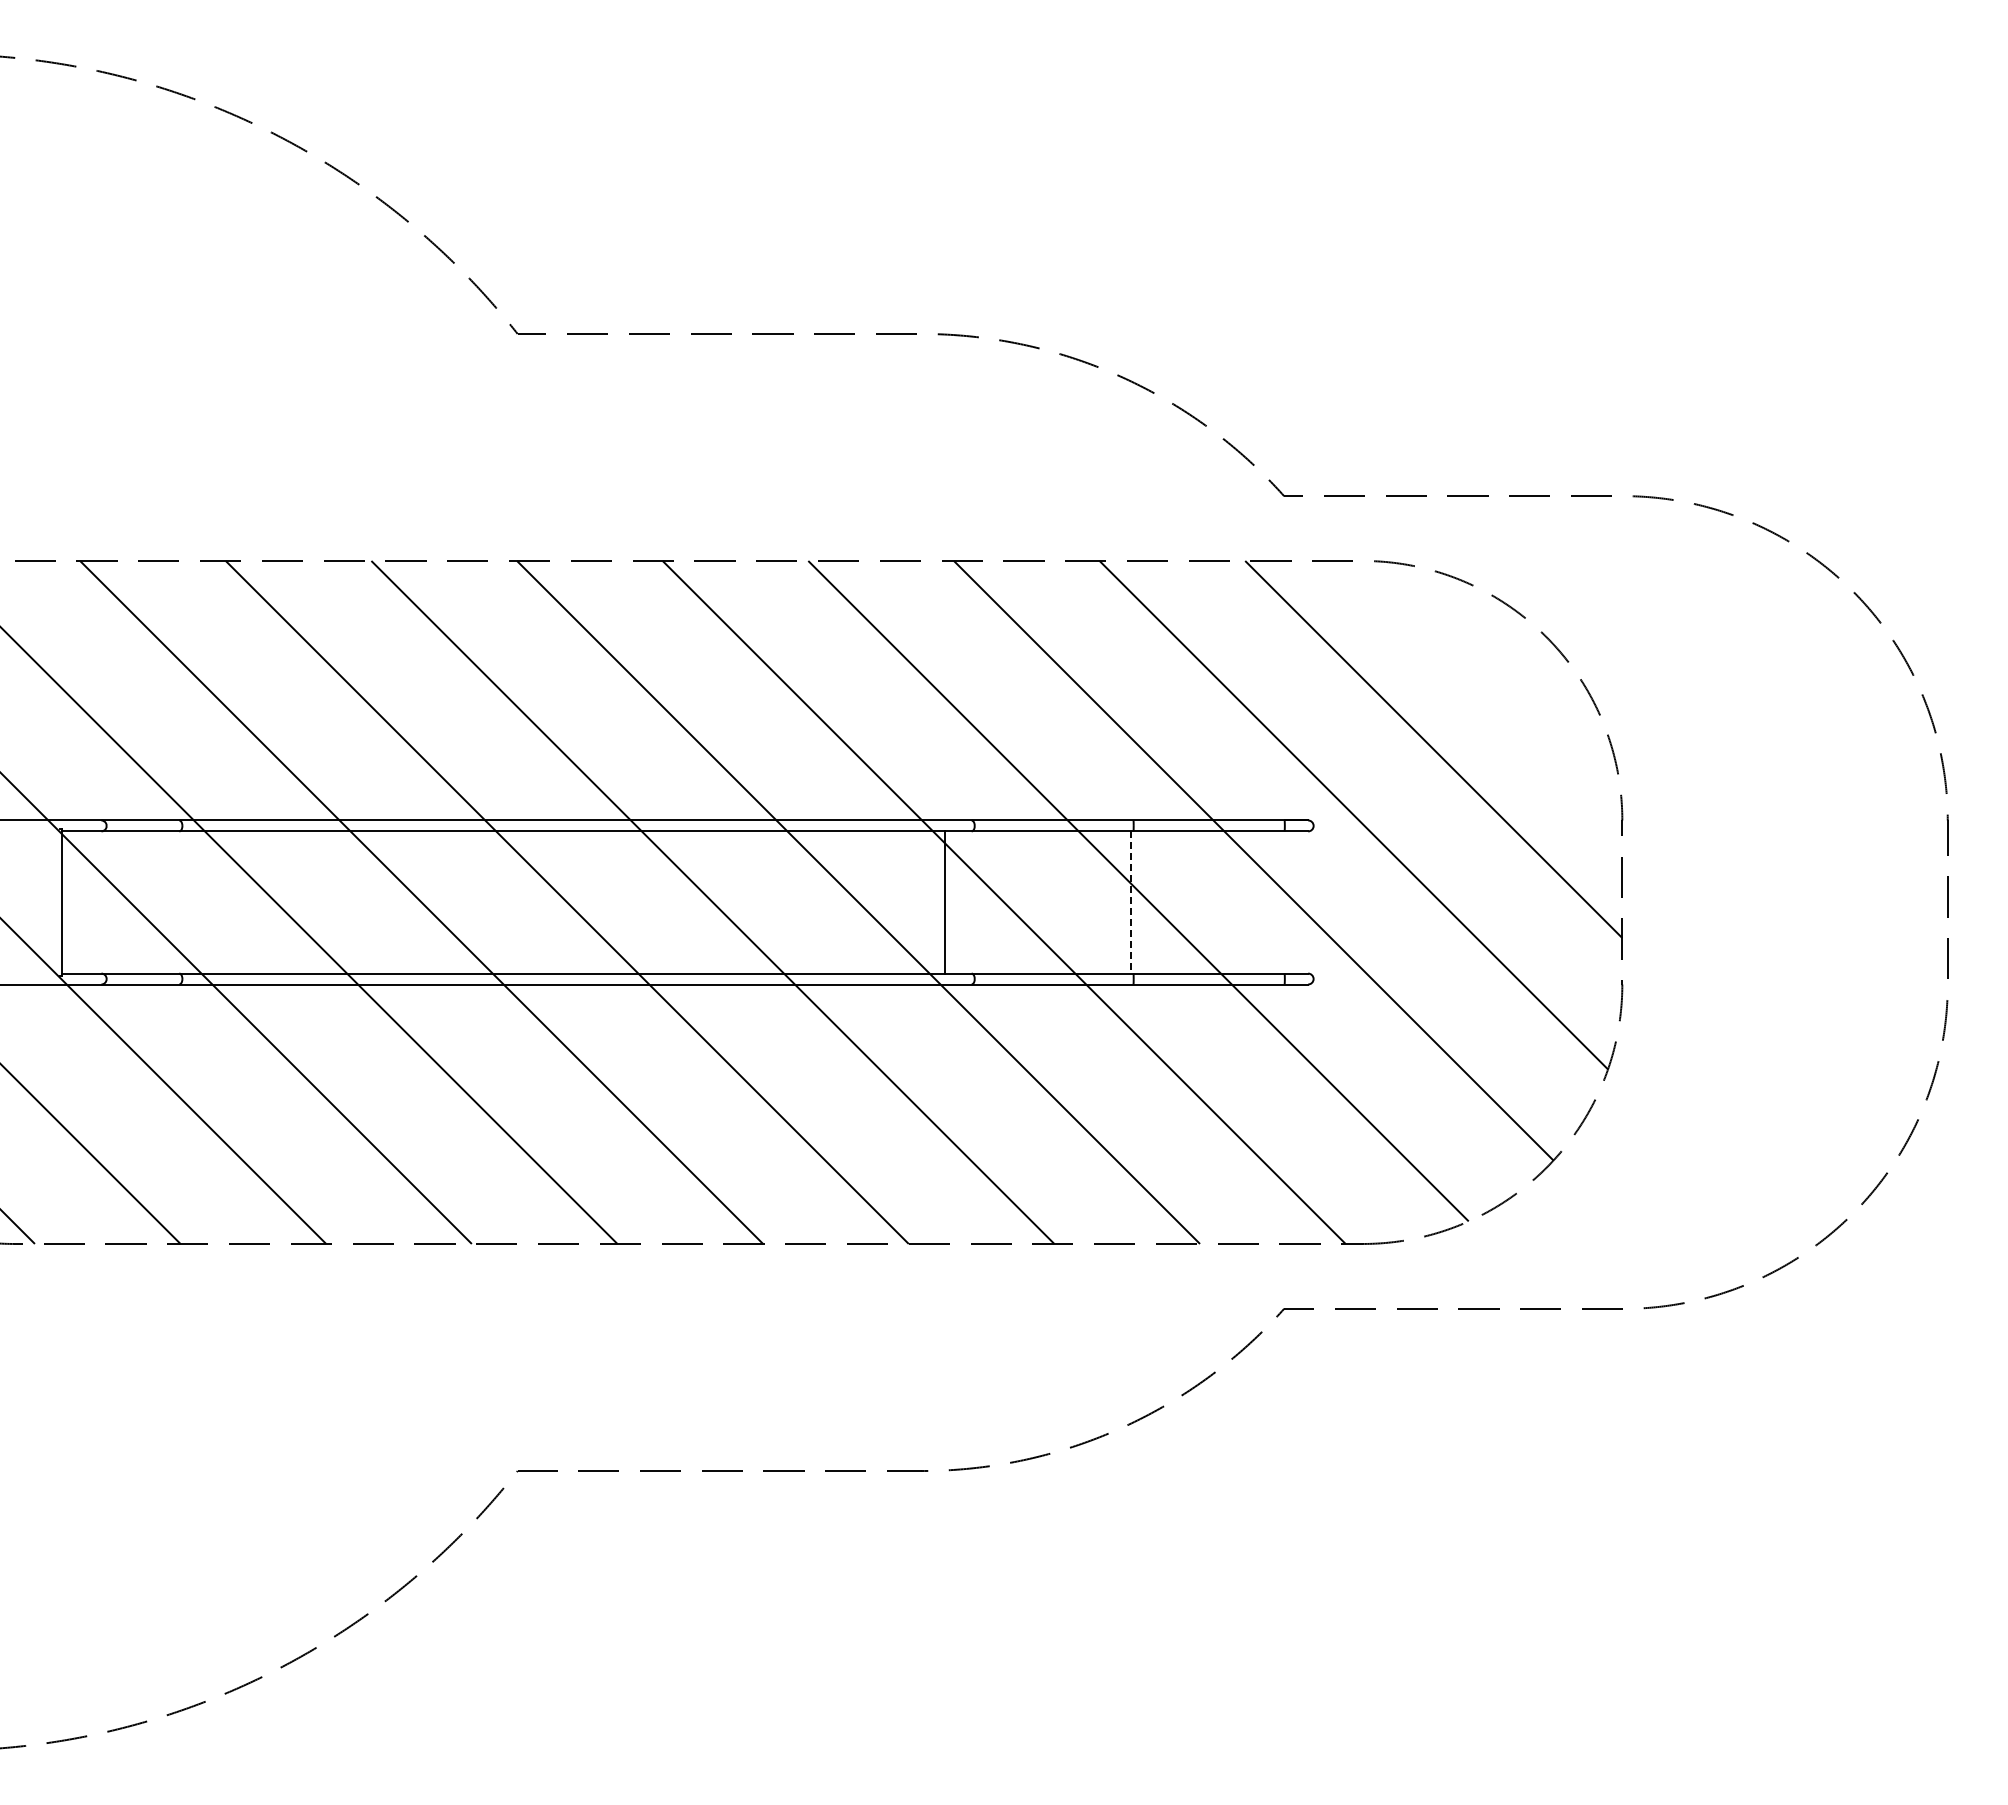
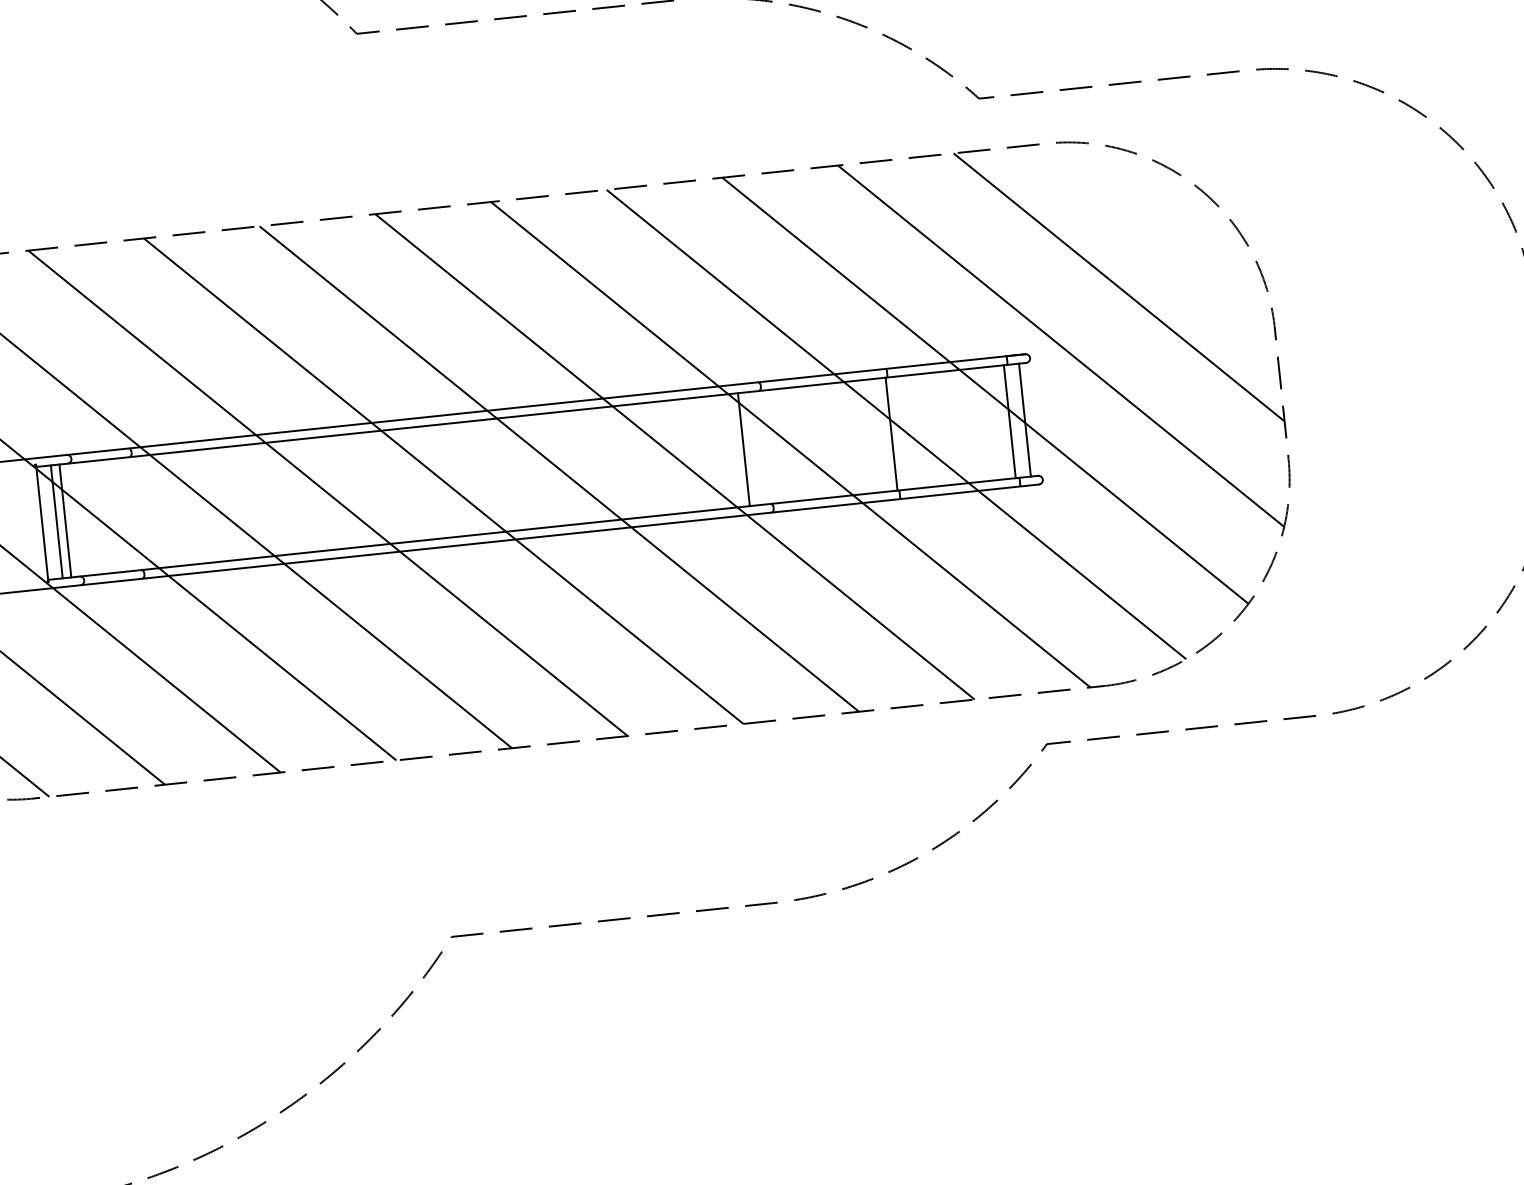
line: (80, 902) -> (57, 521), added
line: (90, 902) -> (65, 521), added
line: (1280, 902) -> (1010, 421), added
line: (1299, 902) -> (1025, 420), added
line: (1131, 903) -> (891, 434), dashed -> solid

